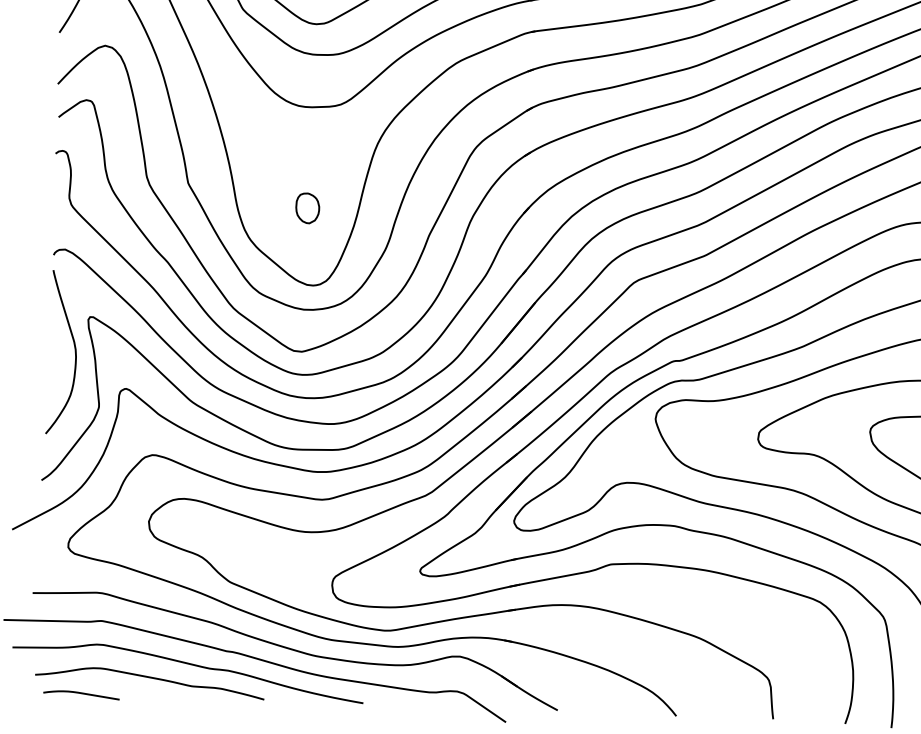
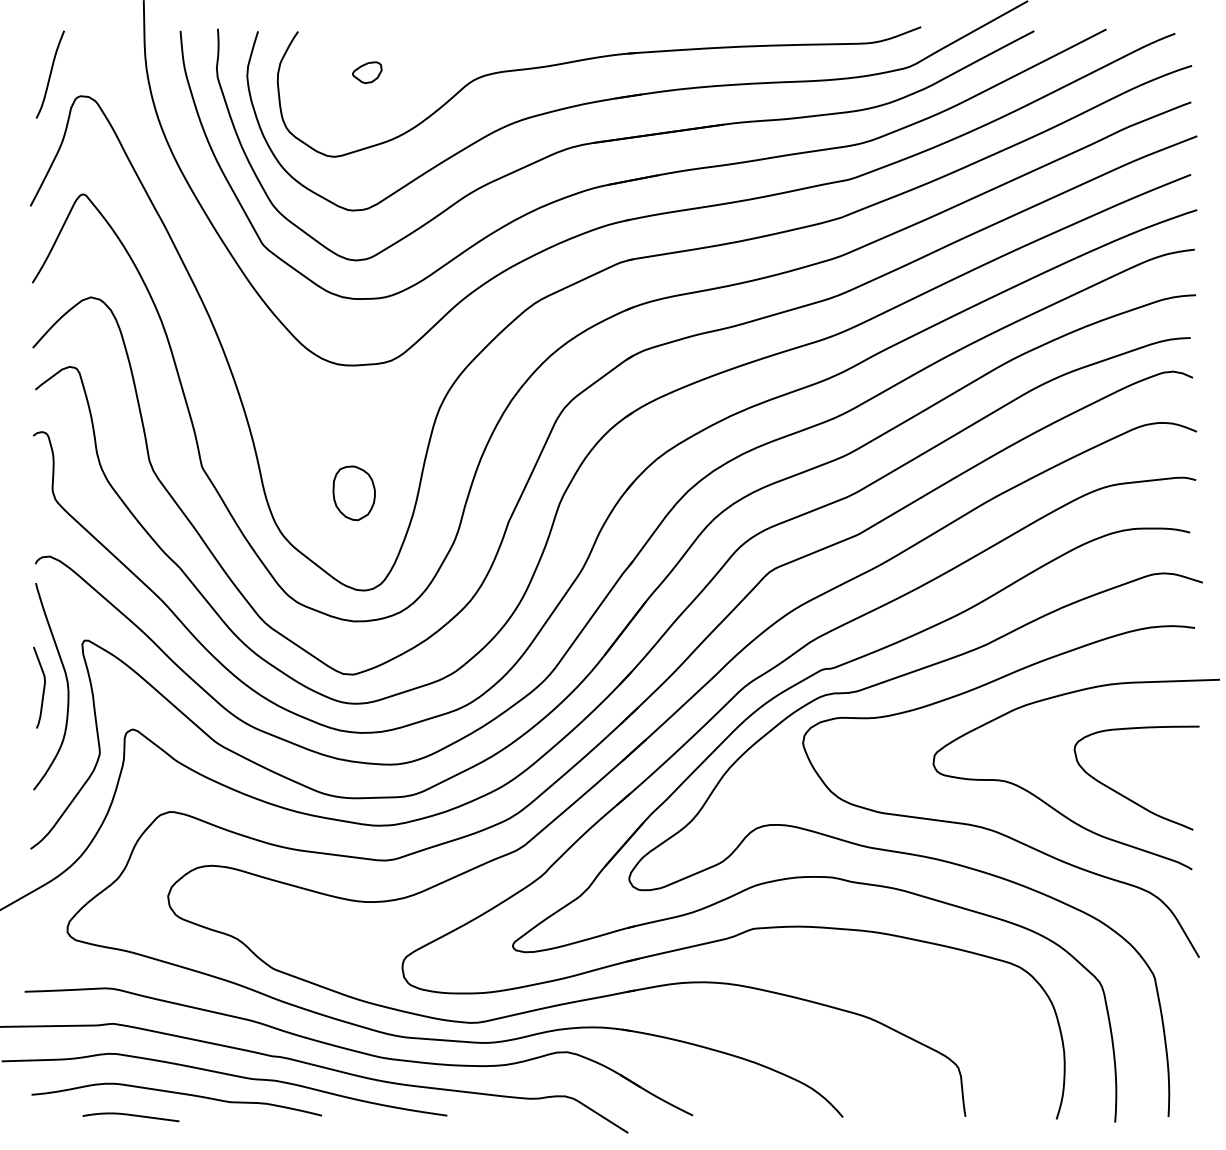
part: (307, 208) -> (353, 493), size x1.43
curve: (56, 352) -> (43, 687), added
curve: (81, 693) -> (130, 1115), moved

